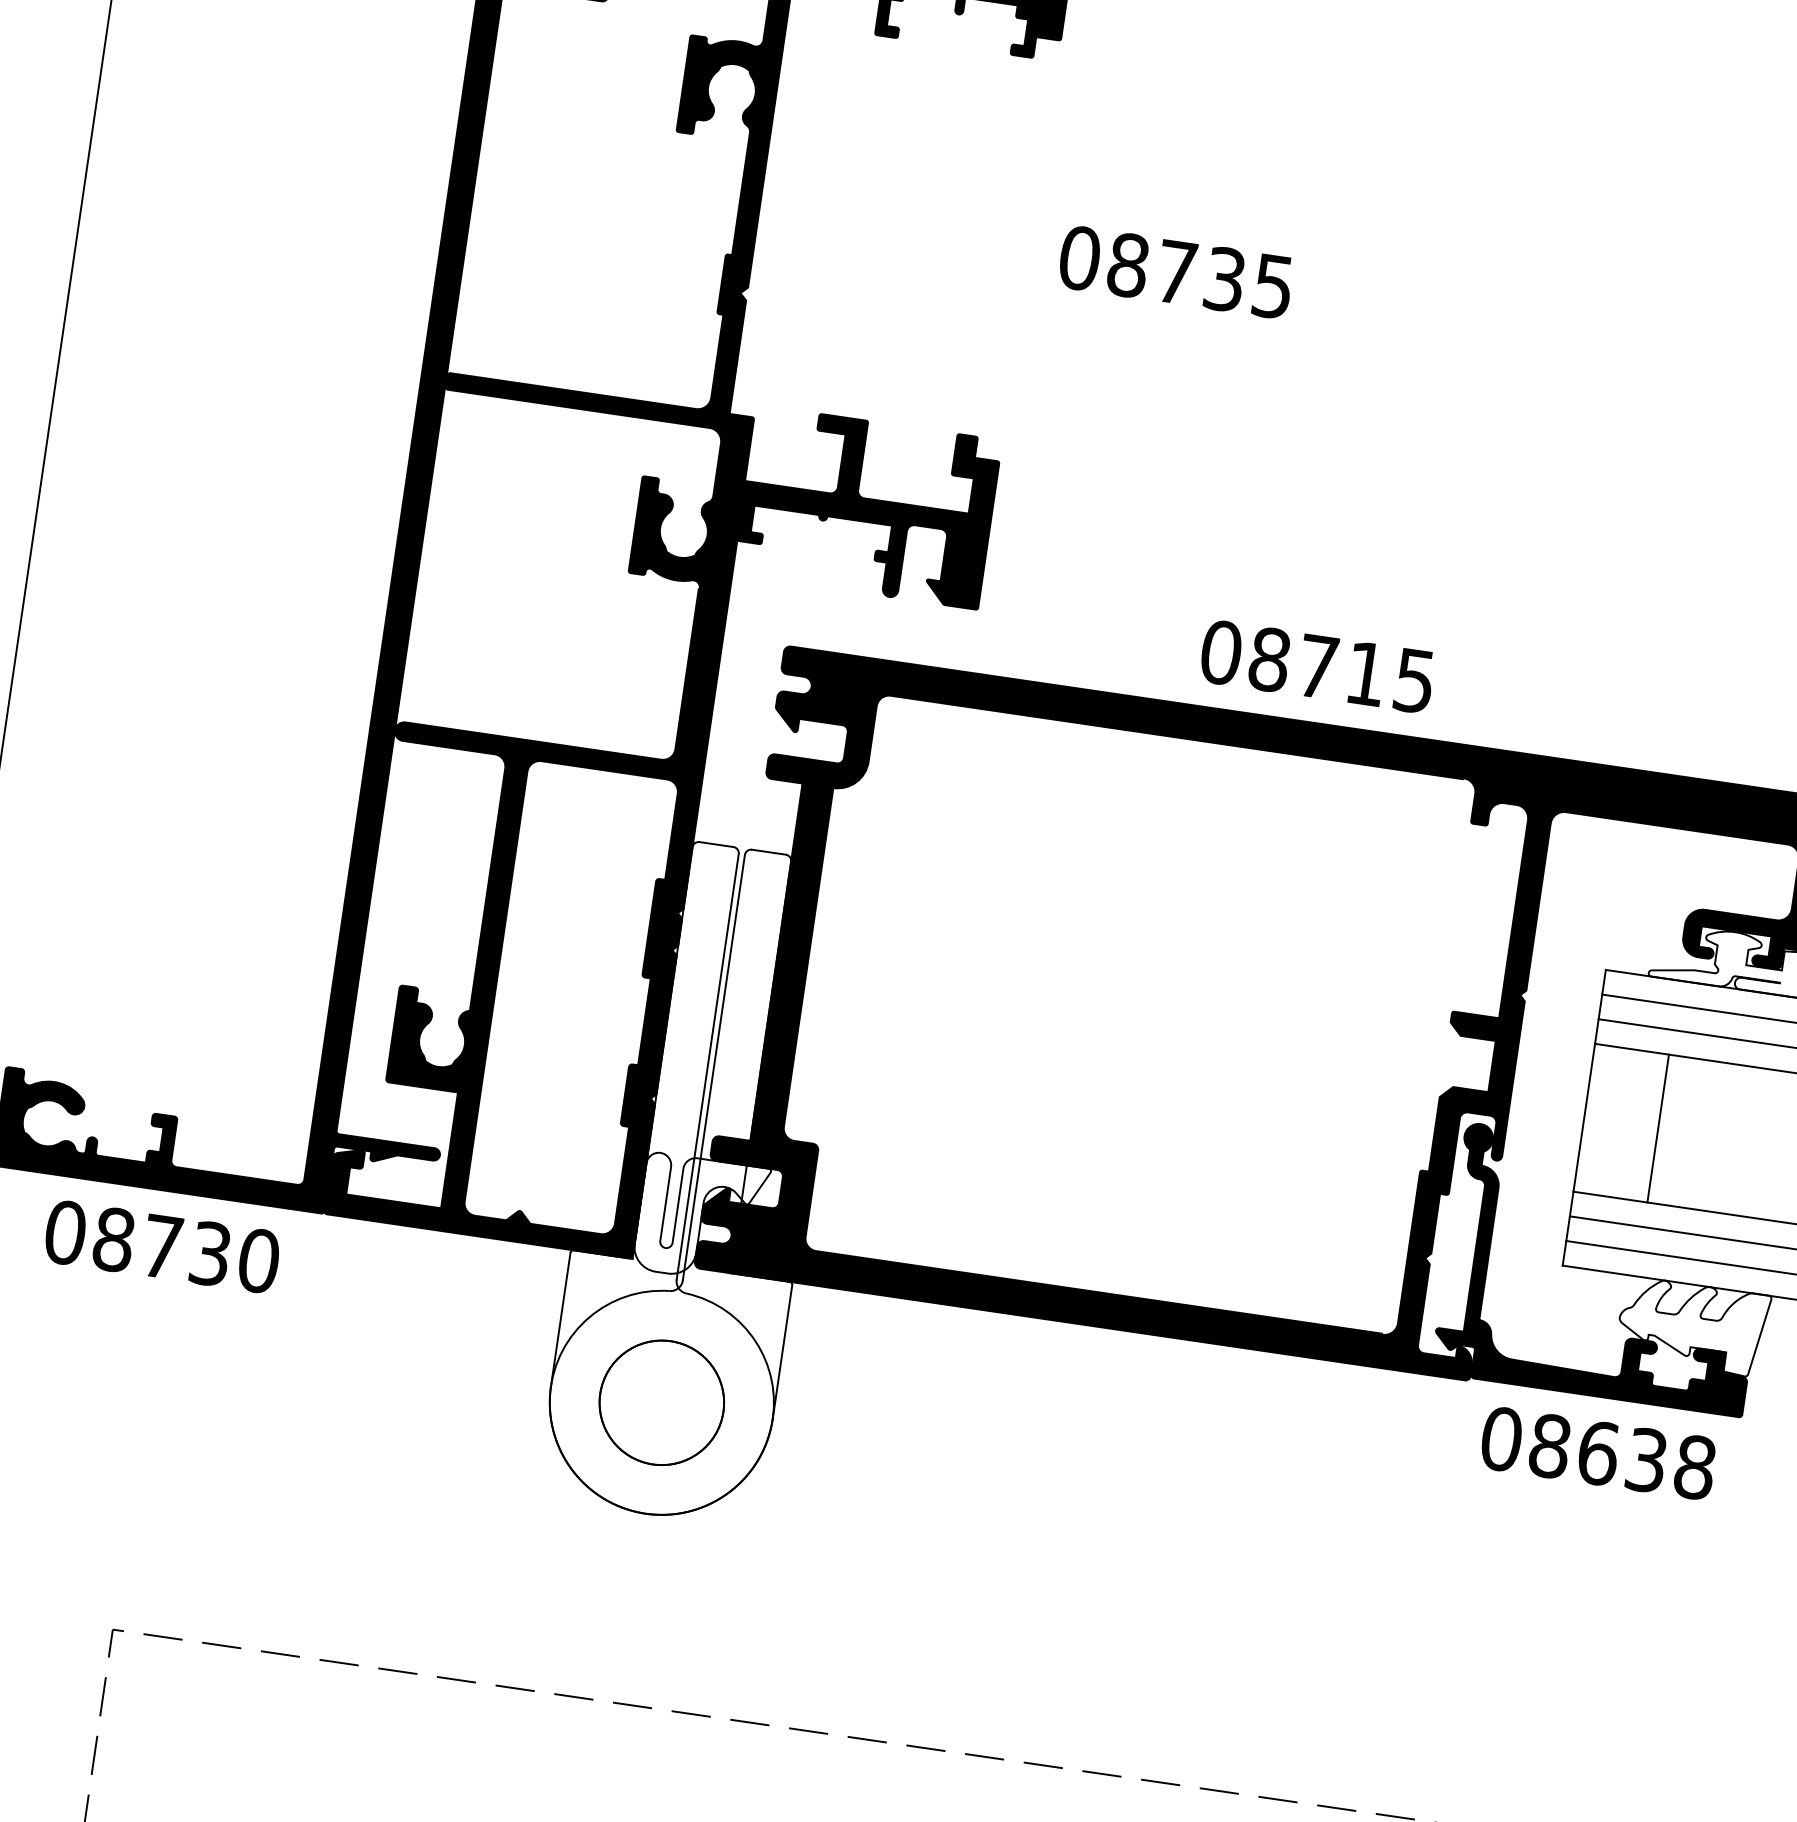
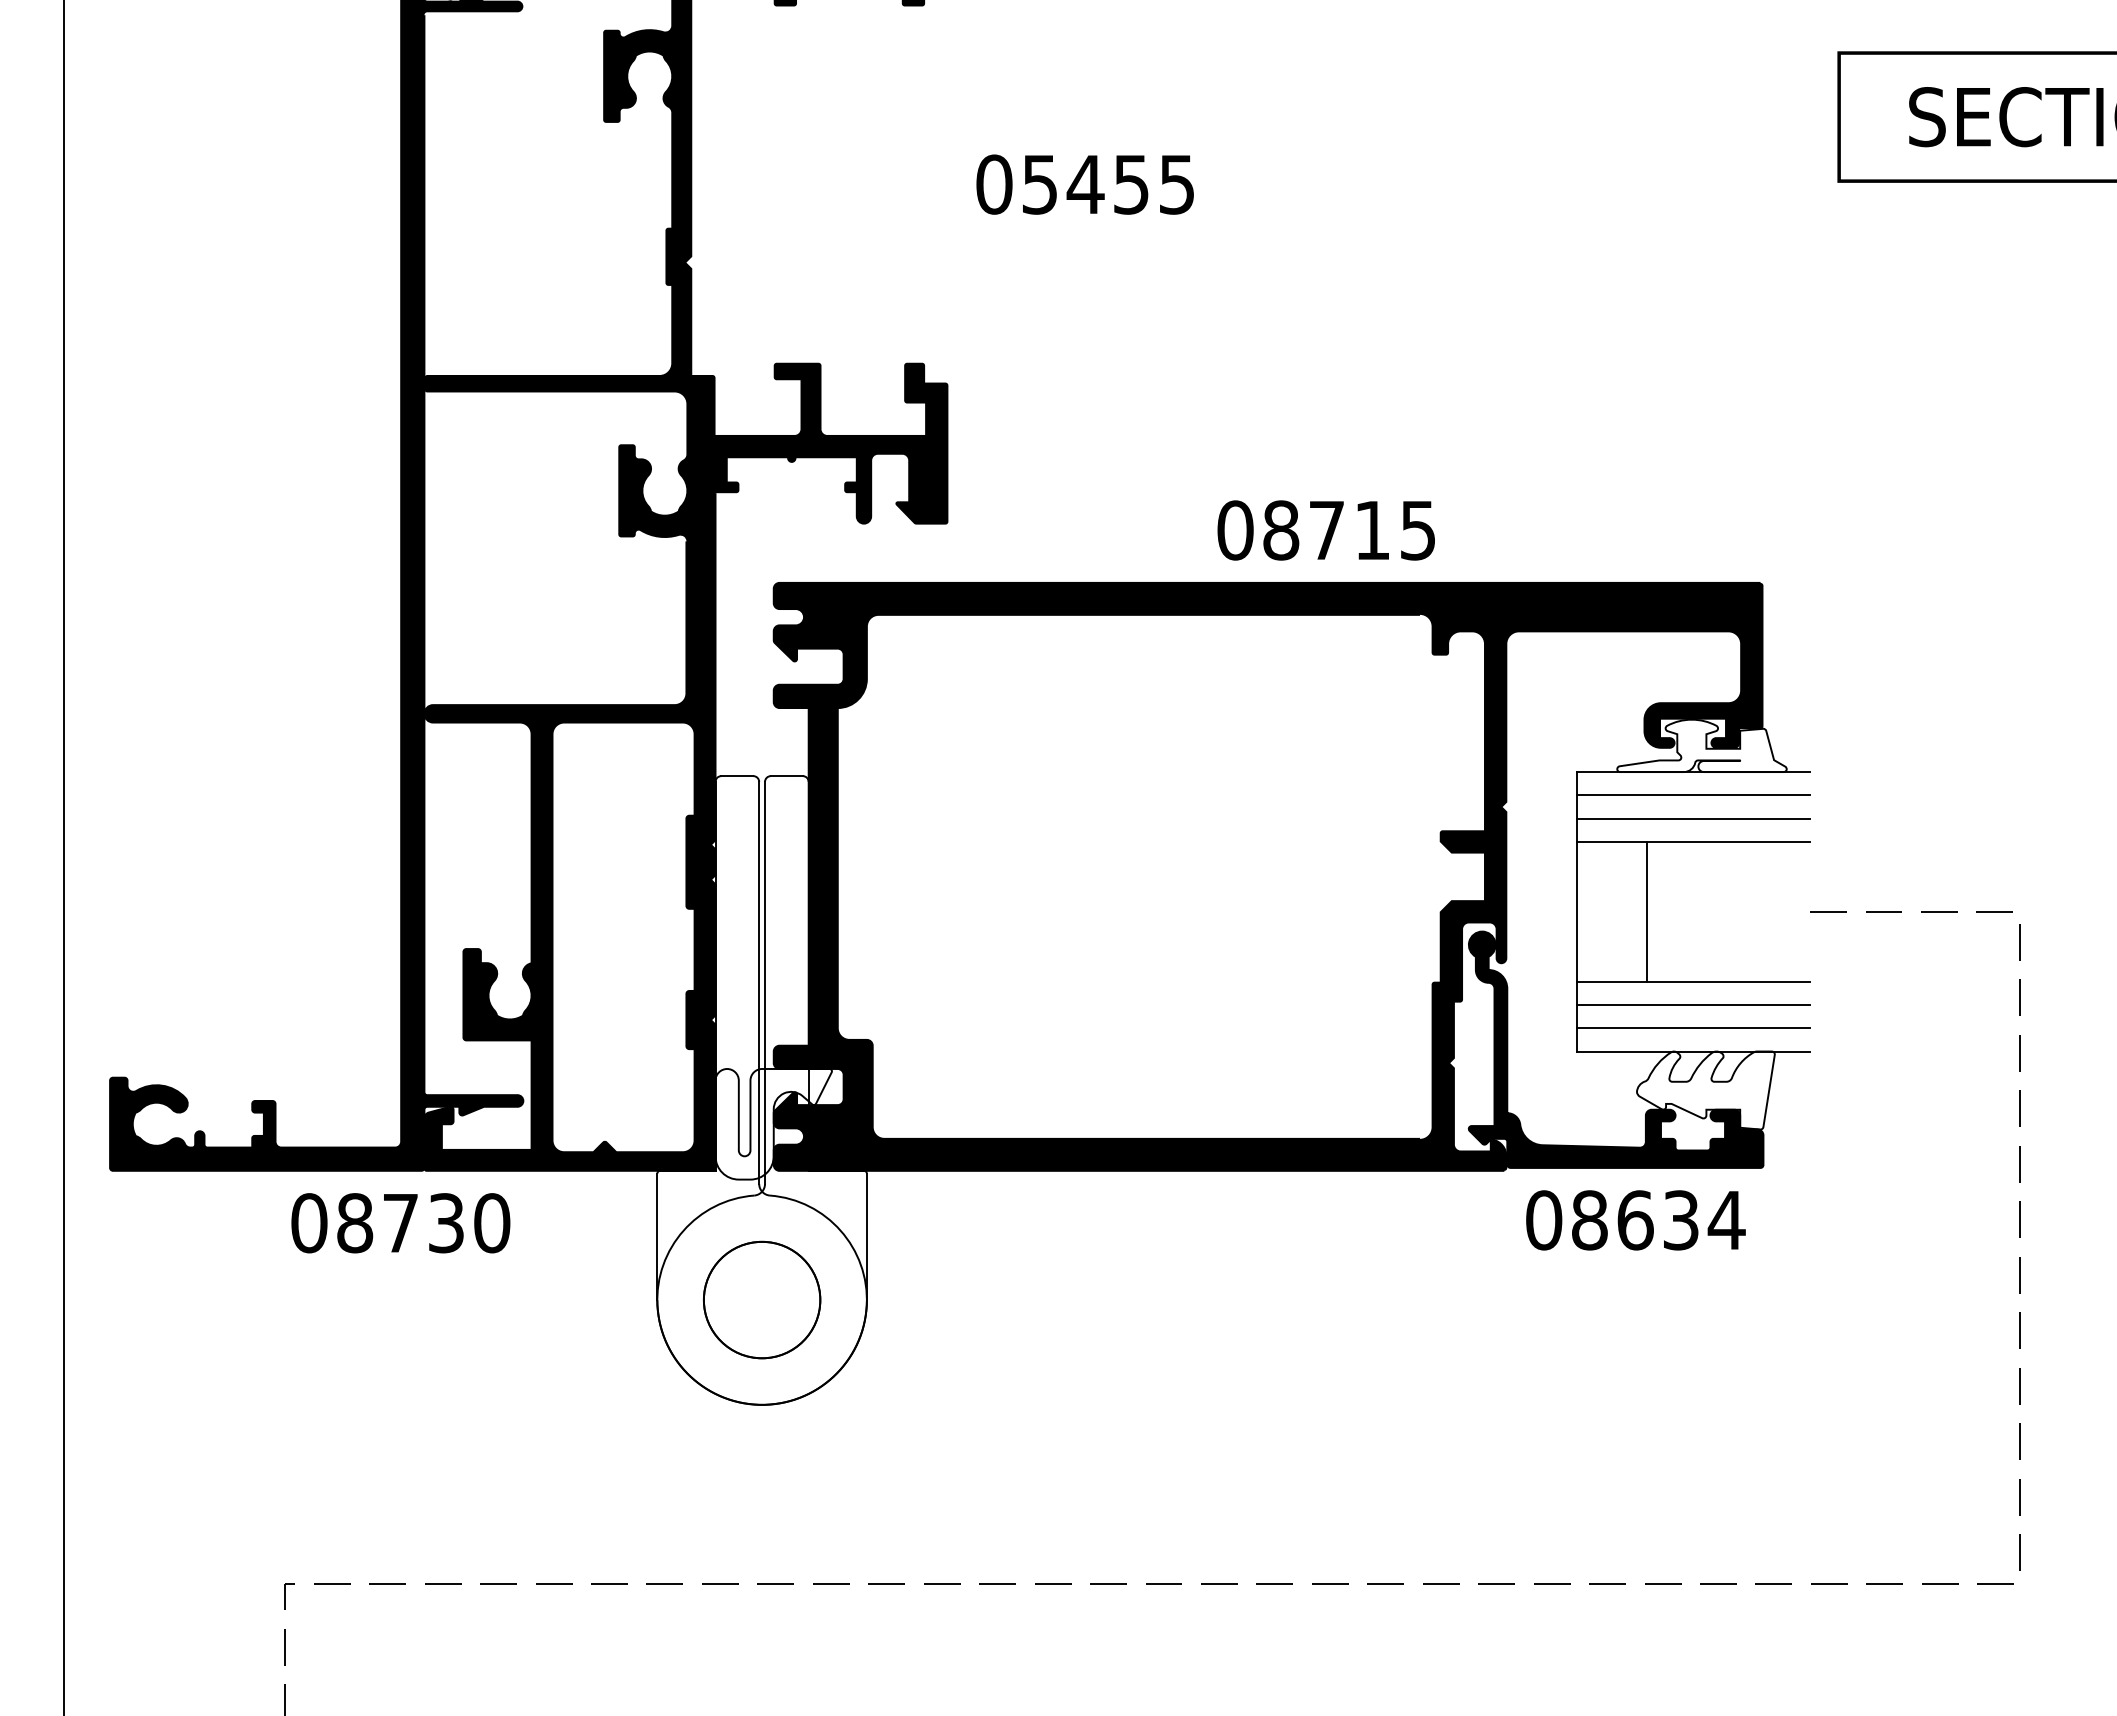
text: (1176, 272) -> (1085, 184), 08735 -> 05455
text: (1316, 666) -> (1325, 530), moved
text: (161, 1247) -> (400, 1223), moved
text: (1694, 1467) -> (1726, 1220), 08638 -> 08634

